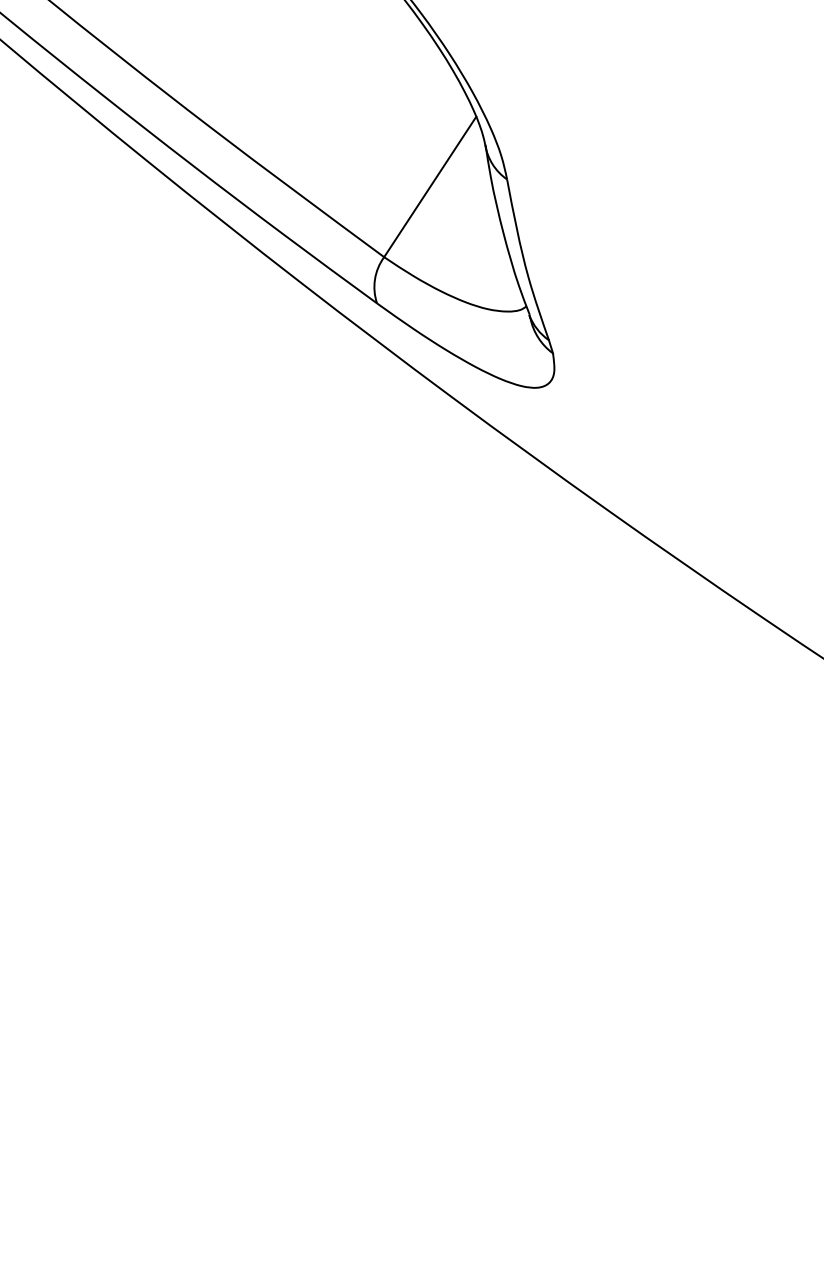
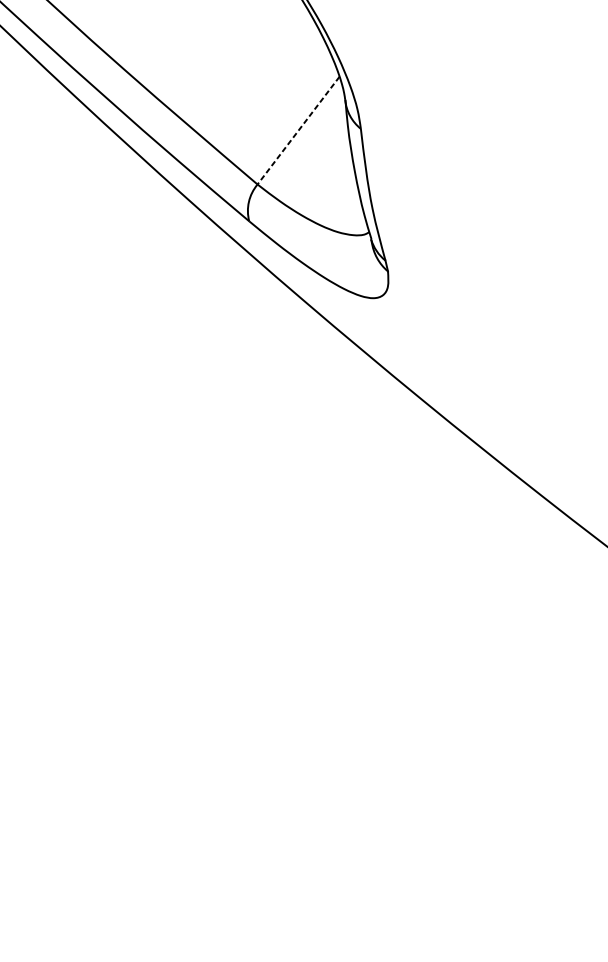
line: (430, 186) -> (298, 130), solid -> dashed

